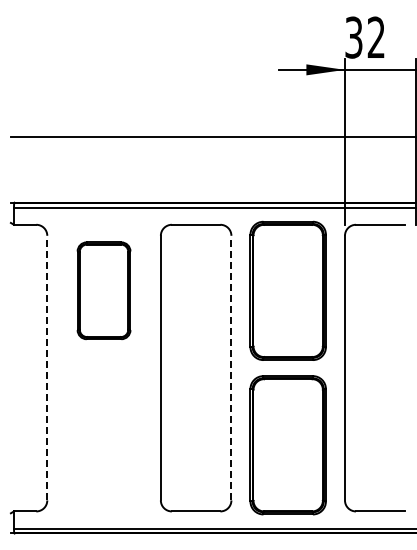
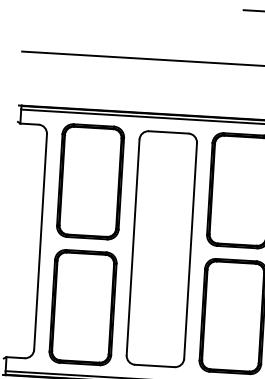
part: (103, 290) -> (90, 181), size x1.43
line: (47, 367) -> (40, 241), dashed -> solid
line: (231, 367) -> (190, 250), dashed -> solid
part: (103, 445) -> (82, 307), added

